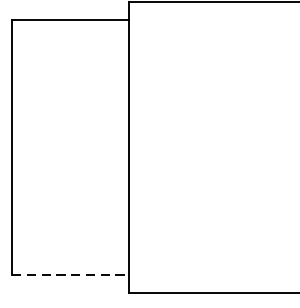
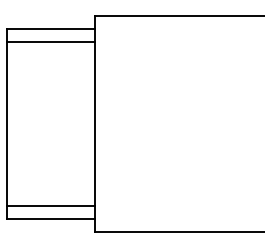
line: (69, 38) -> (50, 42), added
line: (69, 257) -> (50, 205), added
line: (71, 274) -> (51, 218), dashed -> solid

